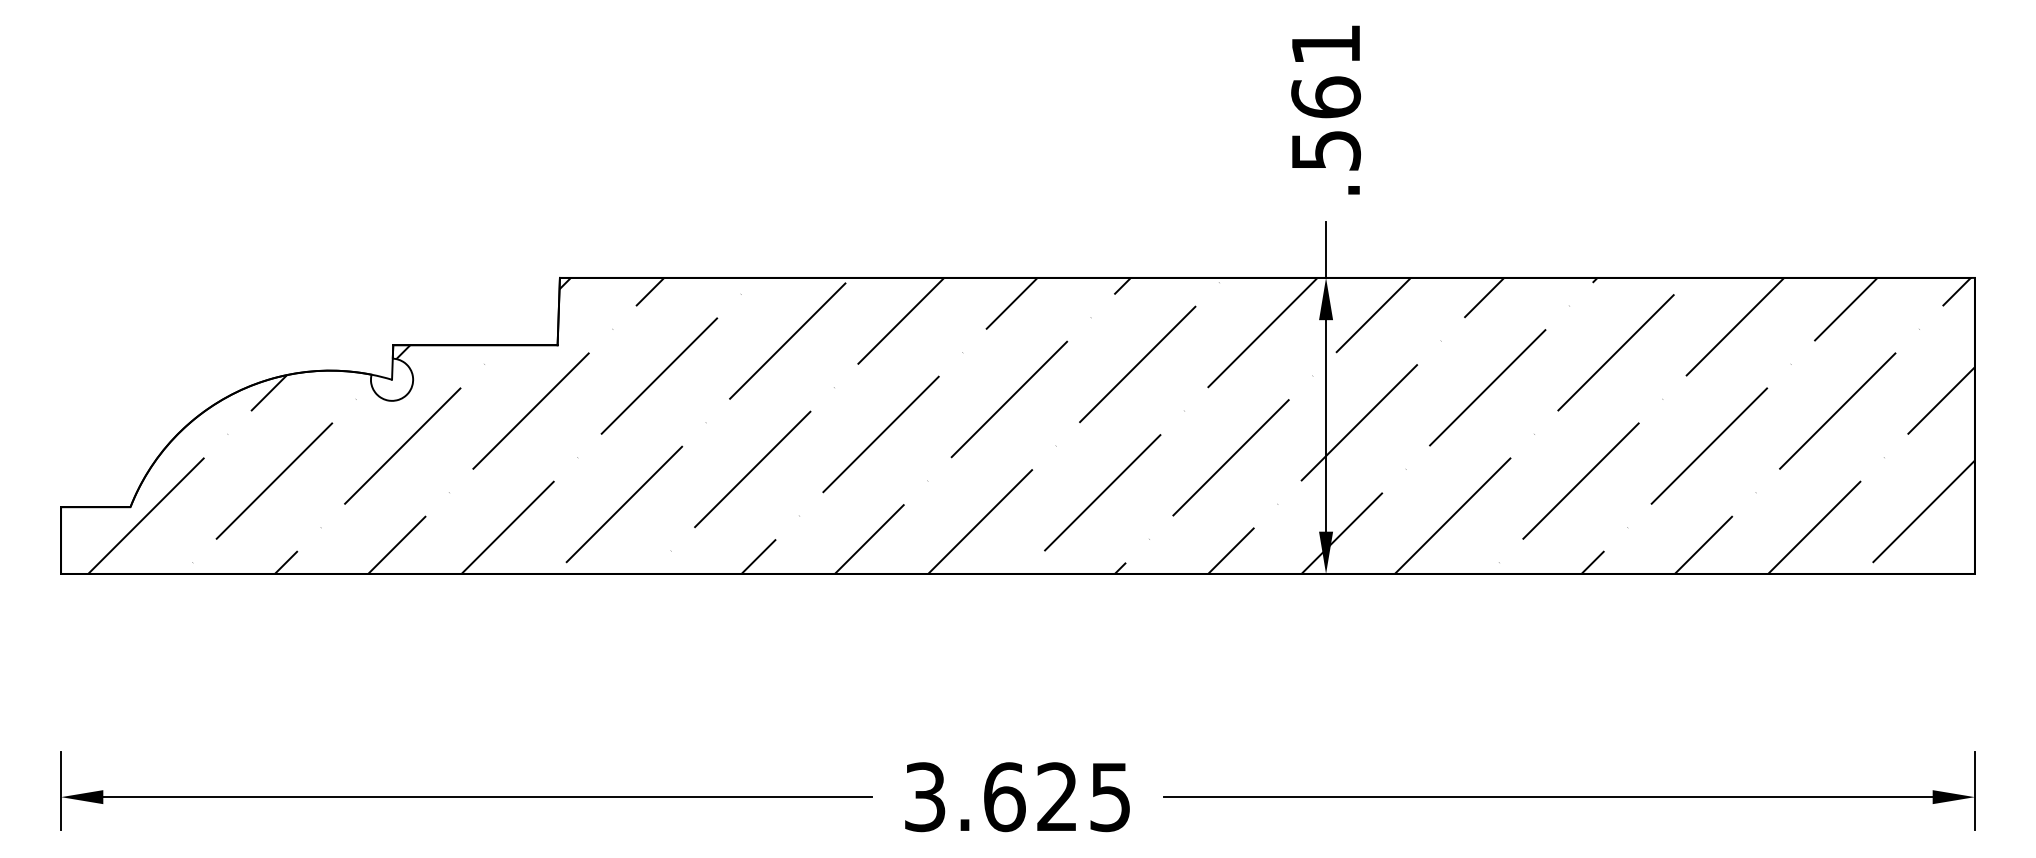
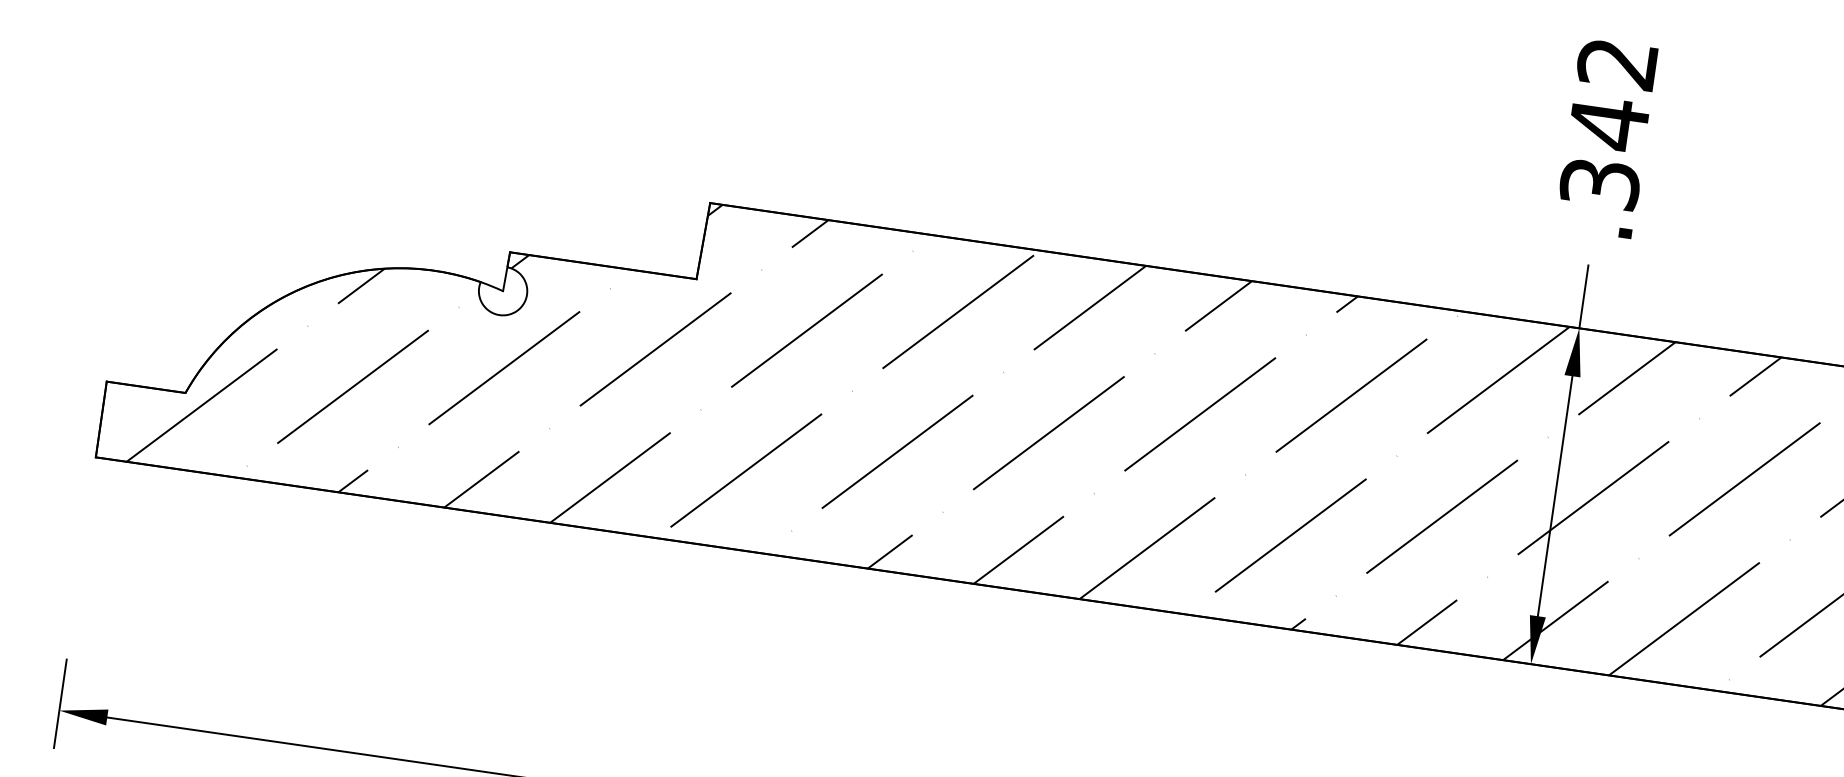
text: (1325, 97) -> (1608, 123), .561 -> .342

